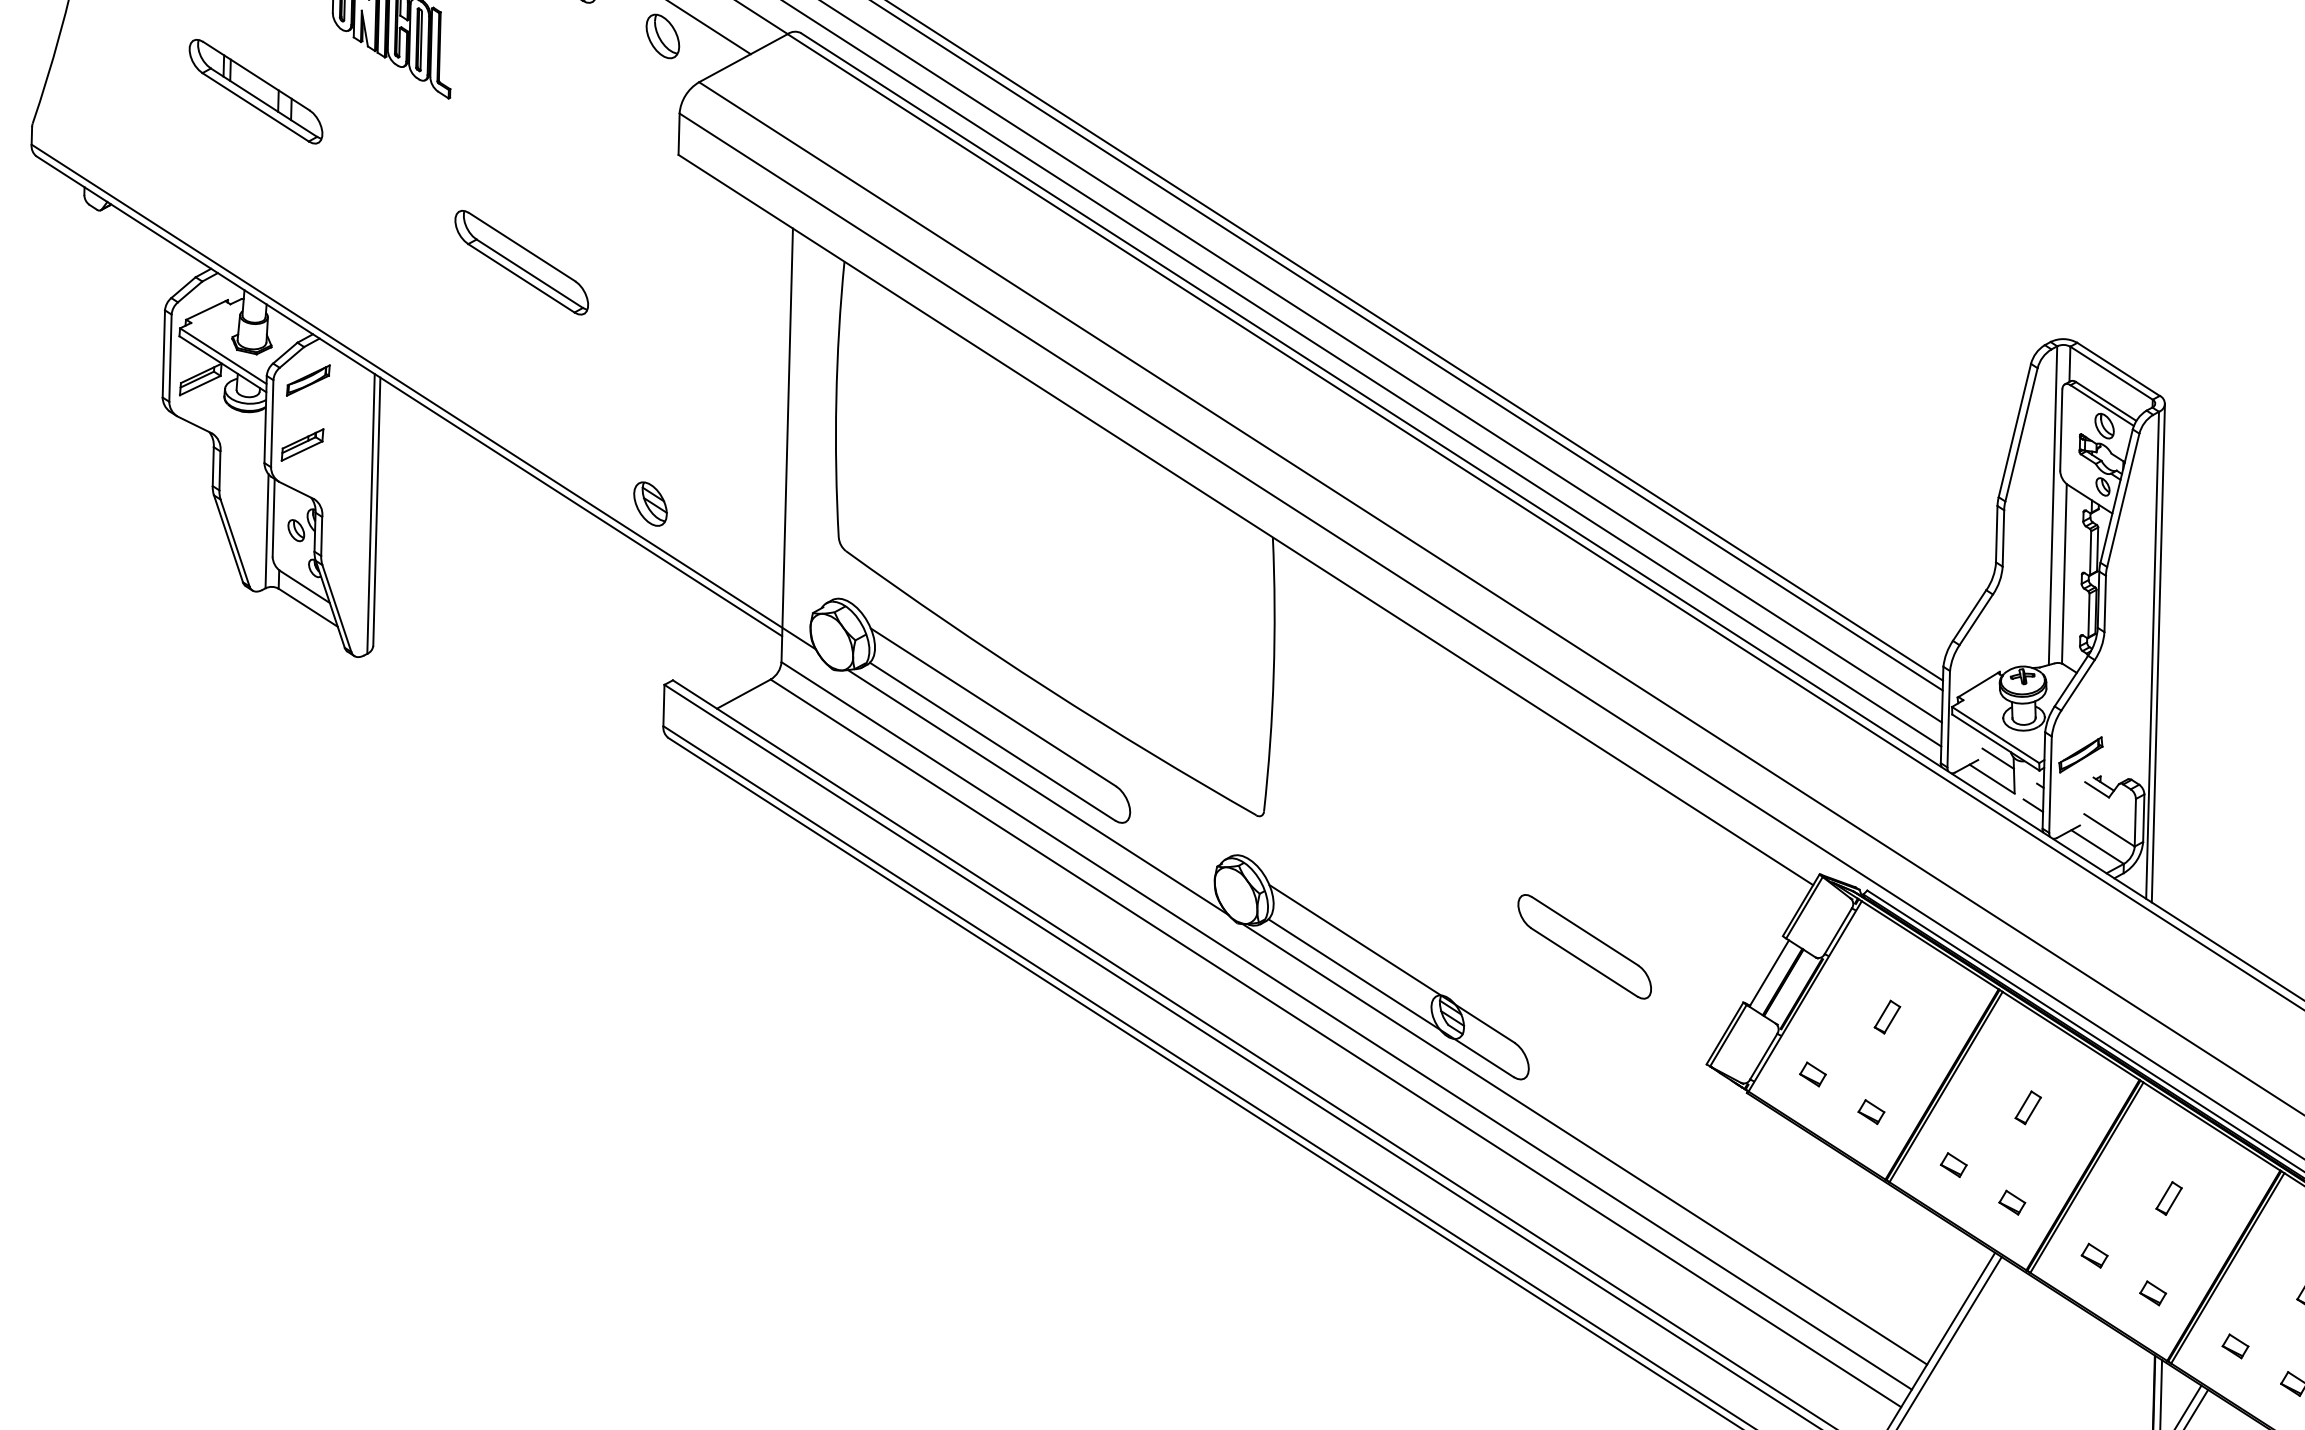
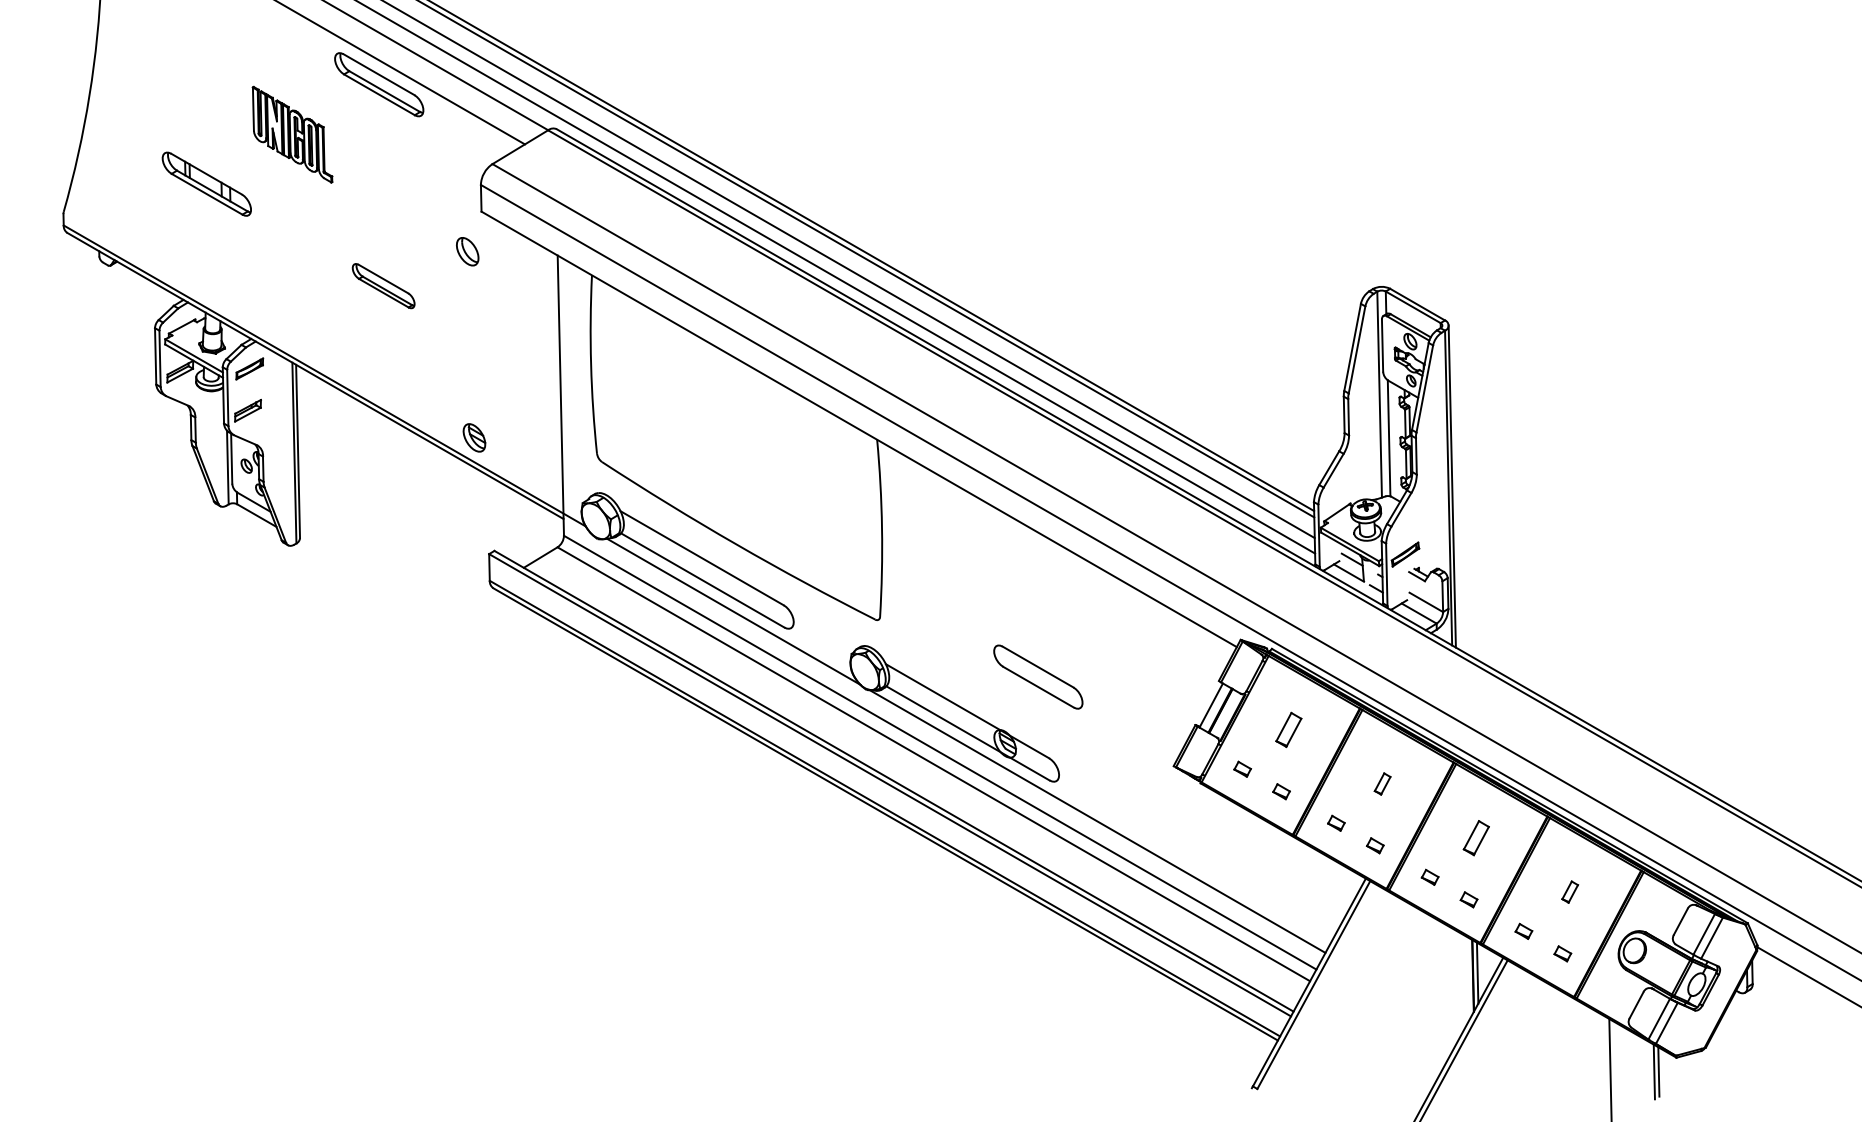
part: (662, 36) -> (467, 251), moved
part: (521, 261) -> (383, 285), size x0.7
part: (1585, 945) -> (1038, 676), moved
part: (1886, 1016) -> (1288, 729), size x1.6
part: (2169, 1197) -> (1476, 837), size x1.6

